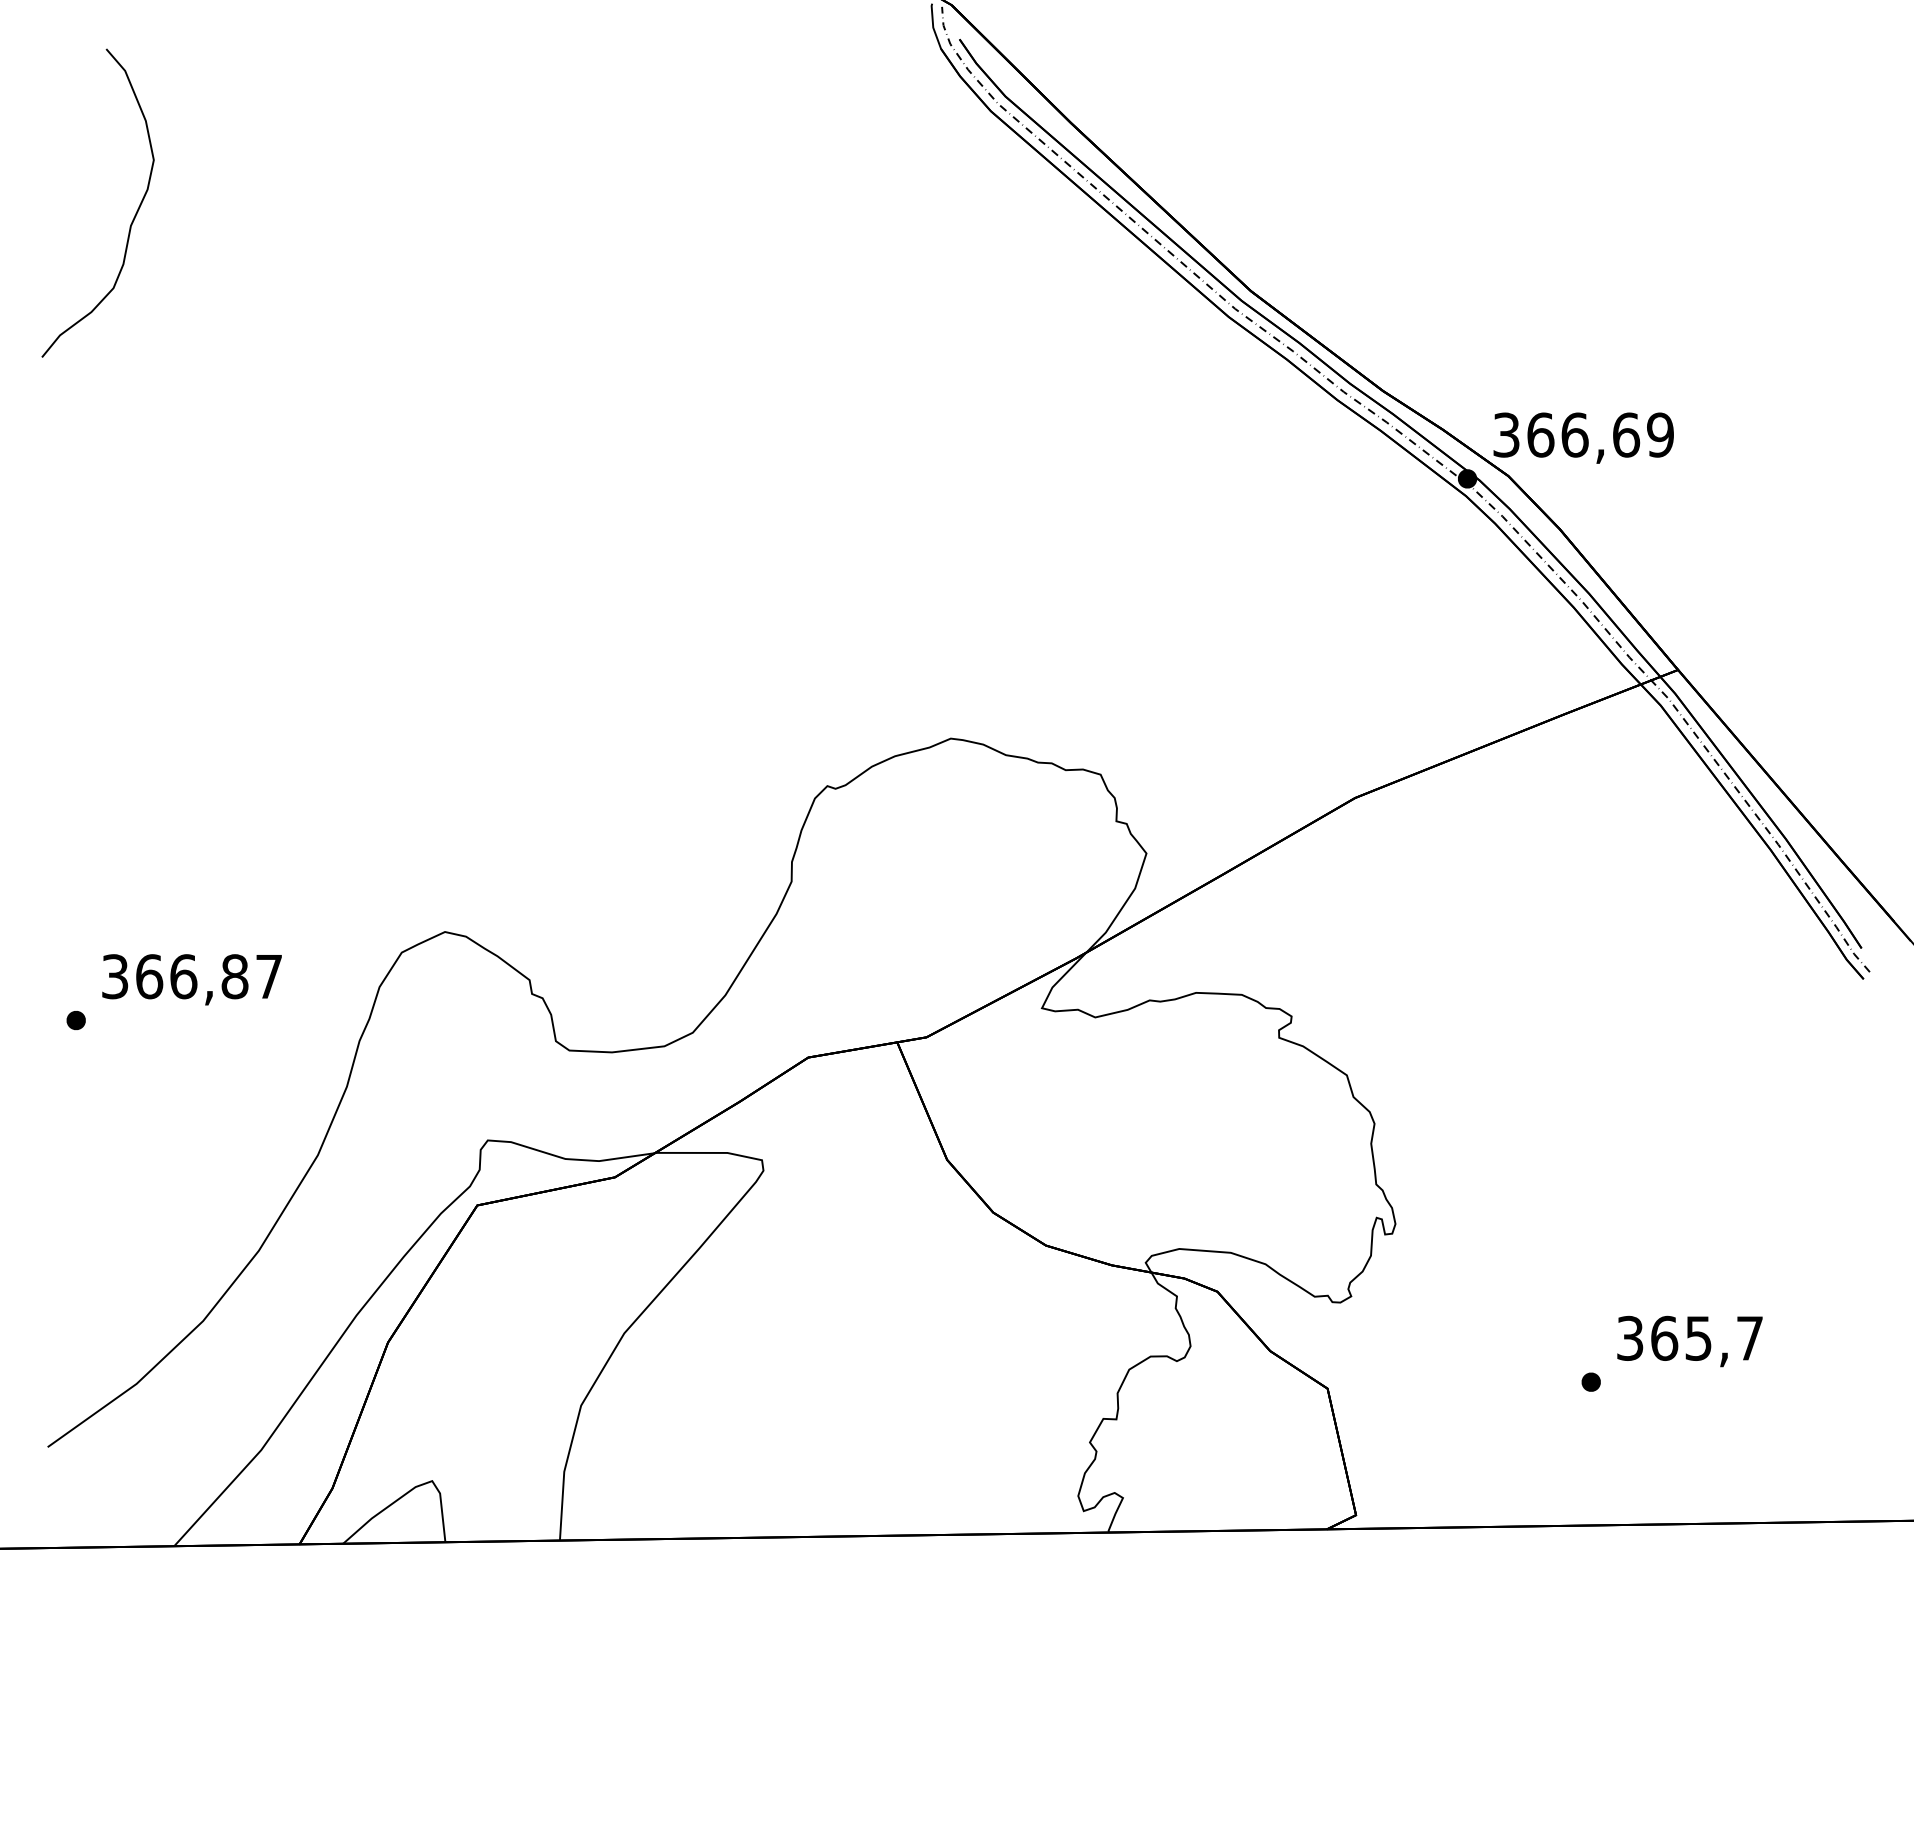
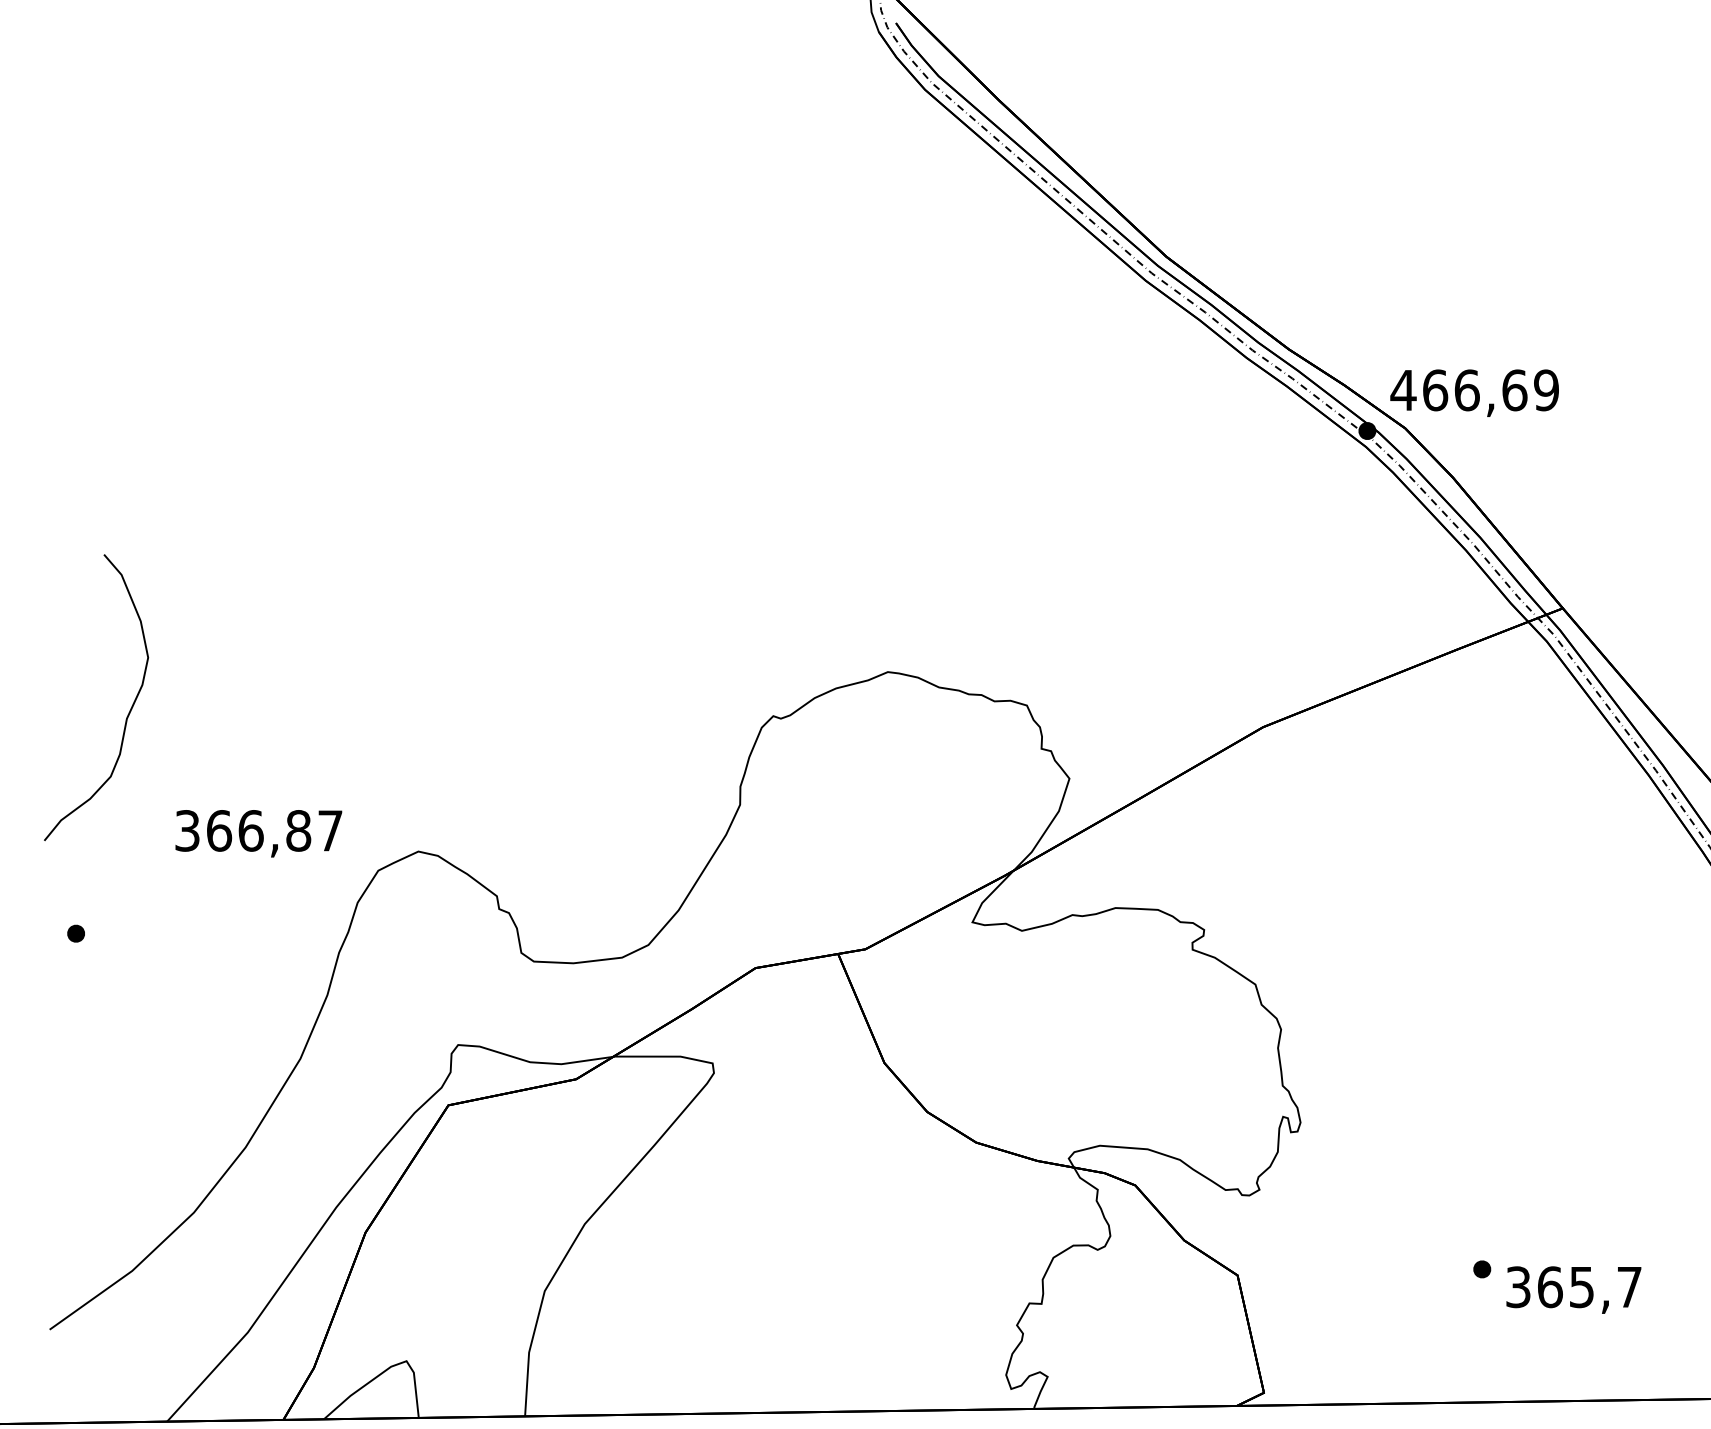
curve: (132, 219) -> (128, 712), moved
text: (1506, 434) -> (1403, 389), 366,69 -> 466,69
text: (191, 979) -> (258, 833), moved
text: (1689, 1341) -> (1573, 1290), moved

